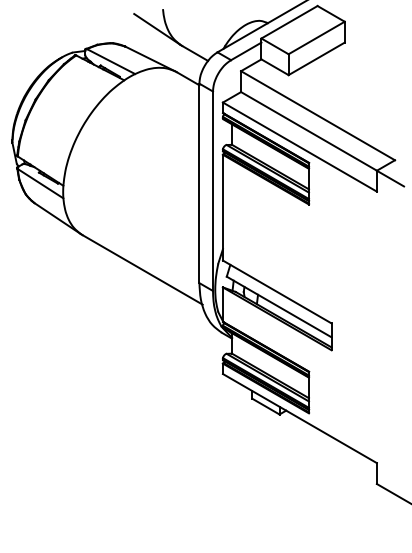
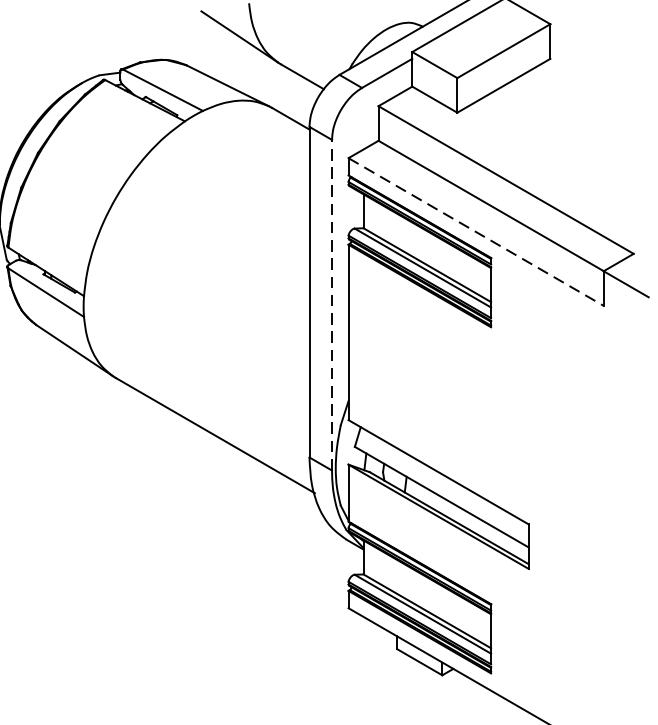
line: (299, 147) -> (475, 232), solid -> dashed
line: (213, 191) -> (332, 305), solid -> dashed

